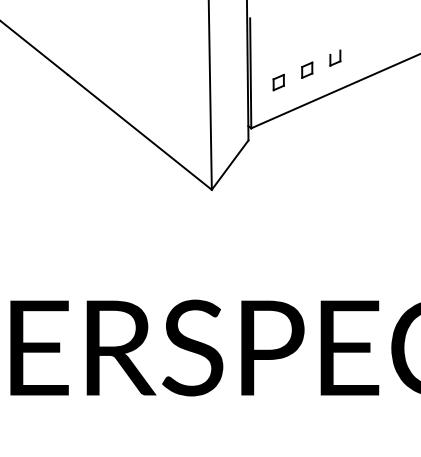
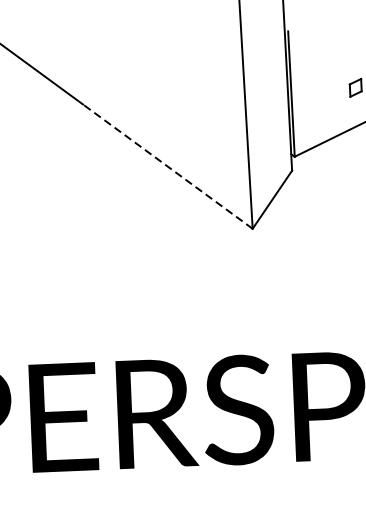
part: (278, 82) -> (323, 103), removed
line: (139, 132) -> (167, 166), solid -> dashed

